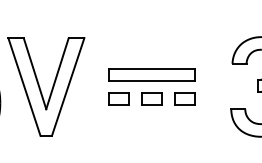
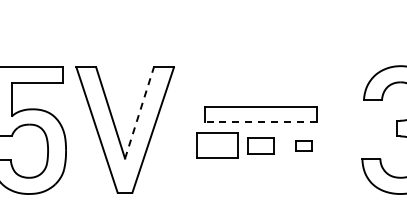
line: (57, 74) -> (139, 113), solid -> dashed
line: (151, 81) -> (260, 122), solid -> dashed
part: (118, 98) -> (217, 145), size x1.6
part: (185, 98) -> (303, 145), size x0.6

